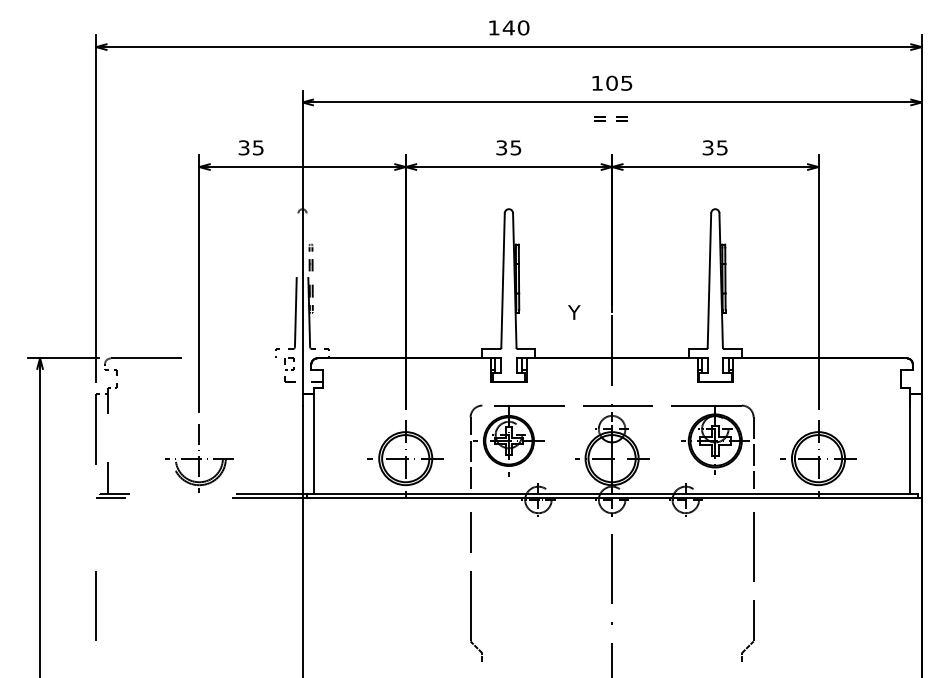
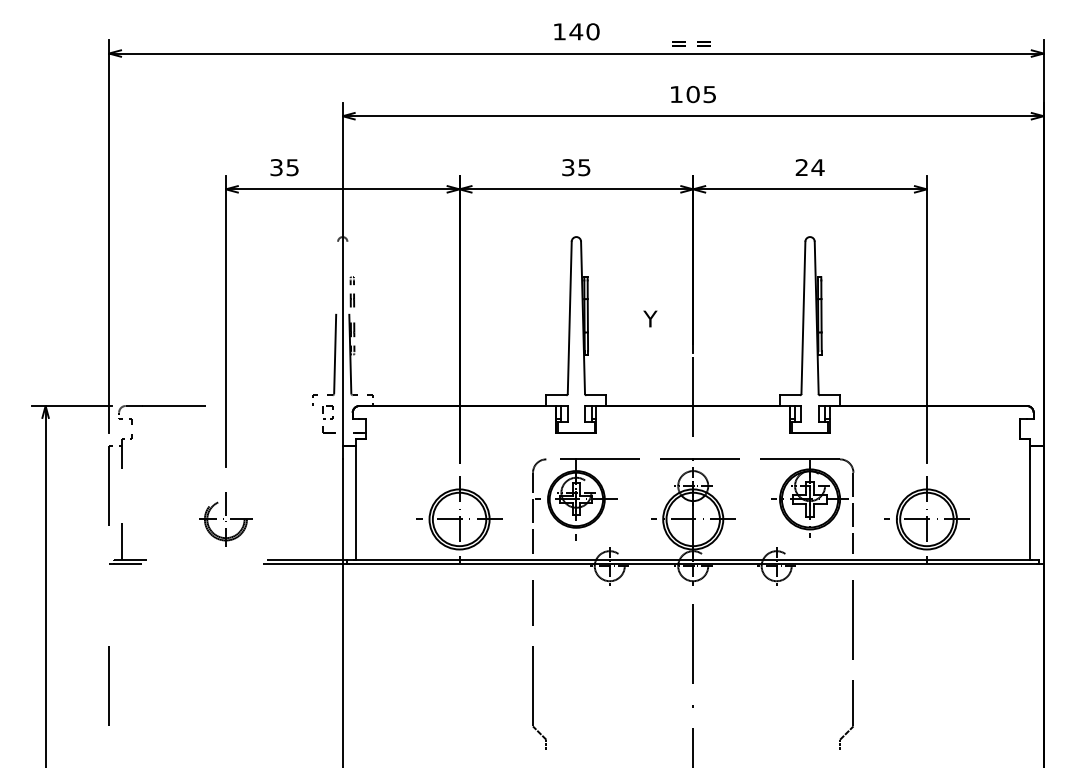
text: (610, 118) -> (691, 43), moved
text: (714, 147) -> (809, 167), 35 -> 24
text: (574, 312) -> (650, 318), moved
part: (198, 458) -> (225, 519), size x0.7

